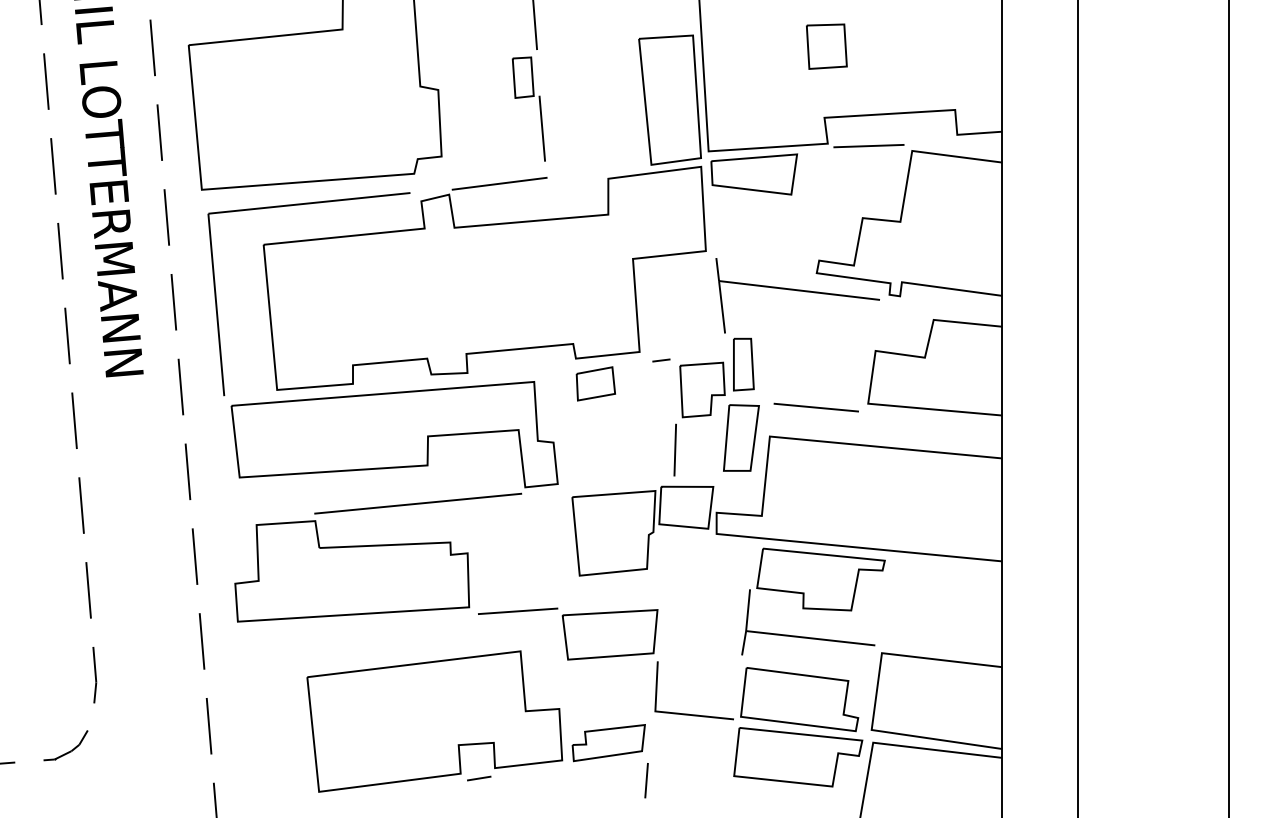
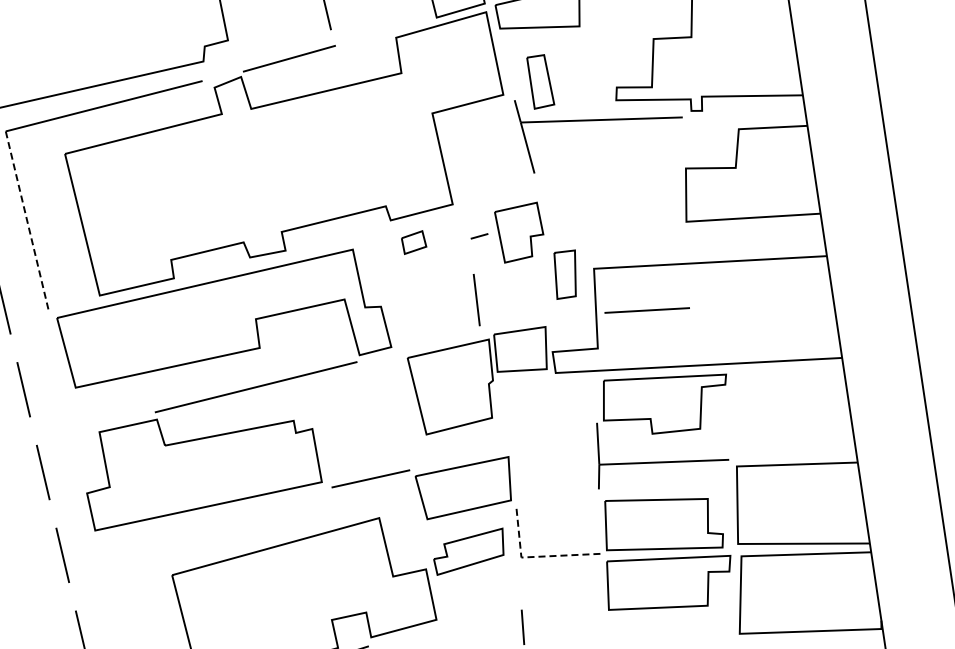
line: (216, 304) -> (27, 220), solid -> dashed
line: (661, 360) -> (479, 236), moved
part: (743, 364) -> (540, 81), moved
part: (595, 383) -> (413, 242), size x0.6
line: (815, 407) -> (646, 310), moved
part: (741, 437) -> (566, 273), size x0.7
line: (674, 449) -> (475, 299), moved
line: (669, 712) -> (535, 556), solid -> dashed
part: (608, 743) -> (469, 552), moved

